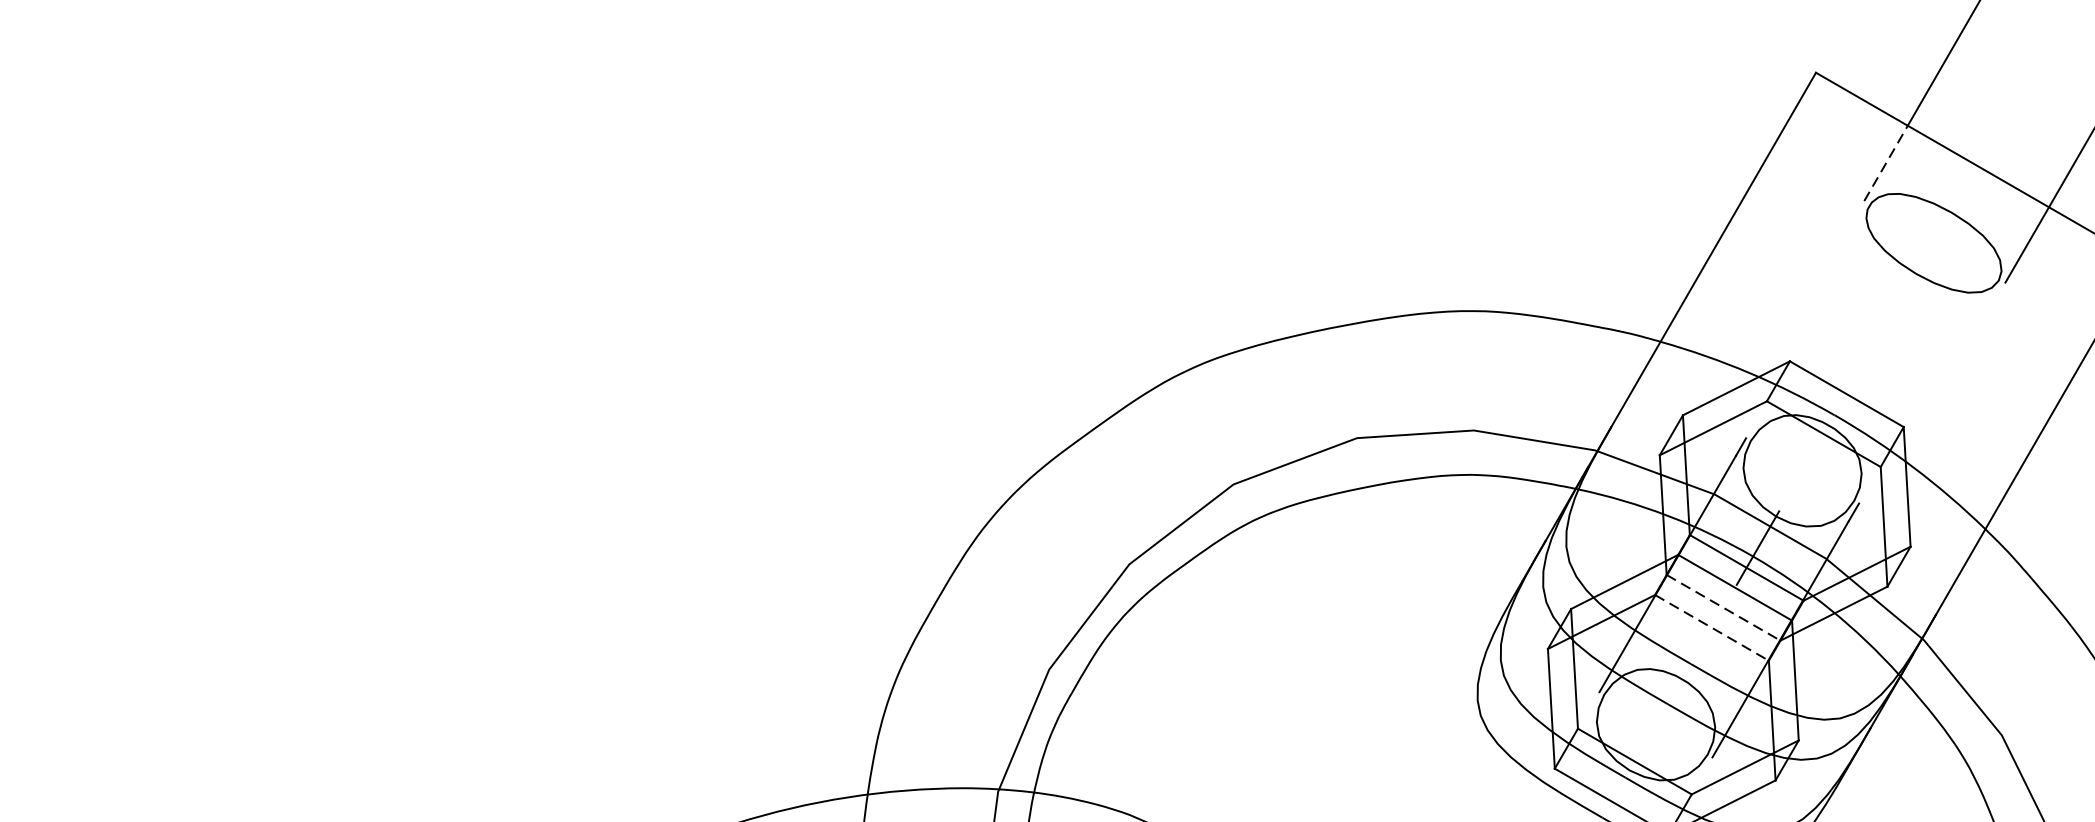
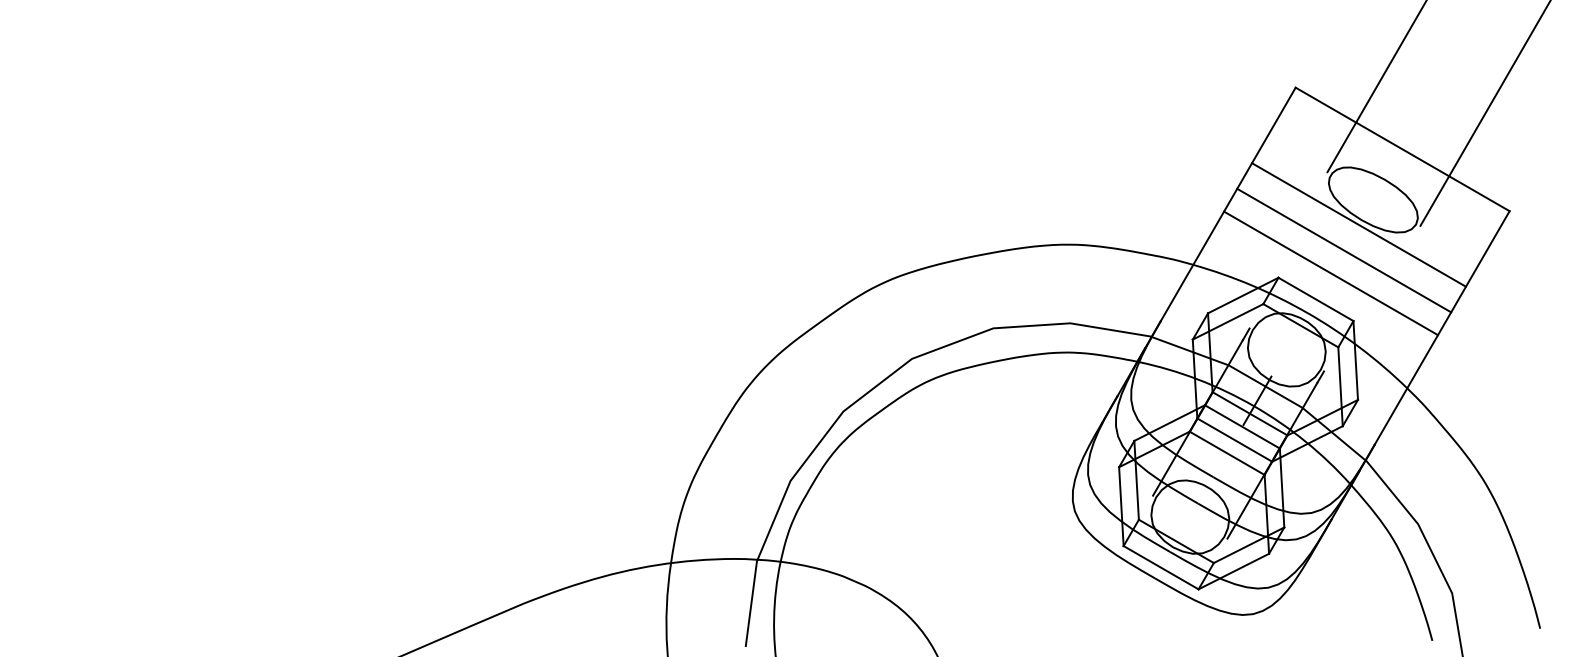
line: (1885, 163) -> (1341, 147), dashed -> solid
line: (1911, 280) -> (1358, 224), added
line: (1890, 319) -> (1344, 250), added
line: (1868, 354) -> (1330, 273), added
line: (1724, 608) -> (1235, 440), dashed -> solid
line: (1712, 628) -> (1227, 453), dashed -> solid

